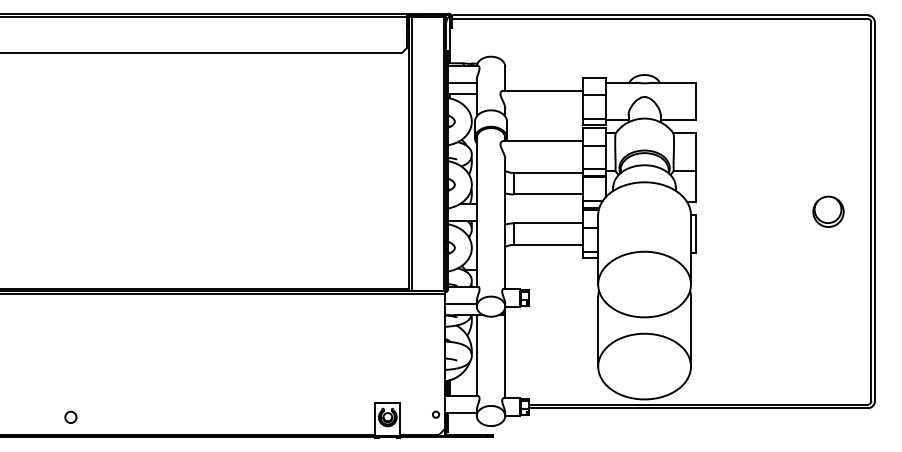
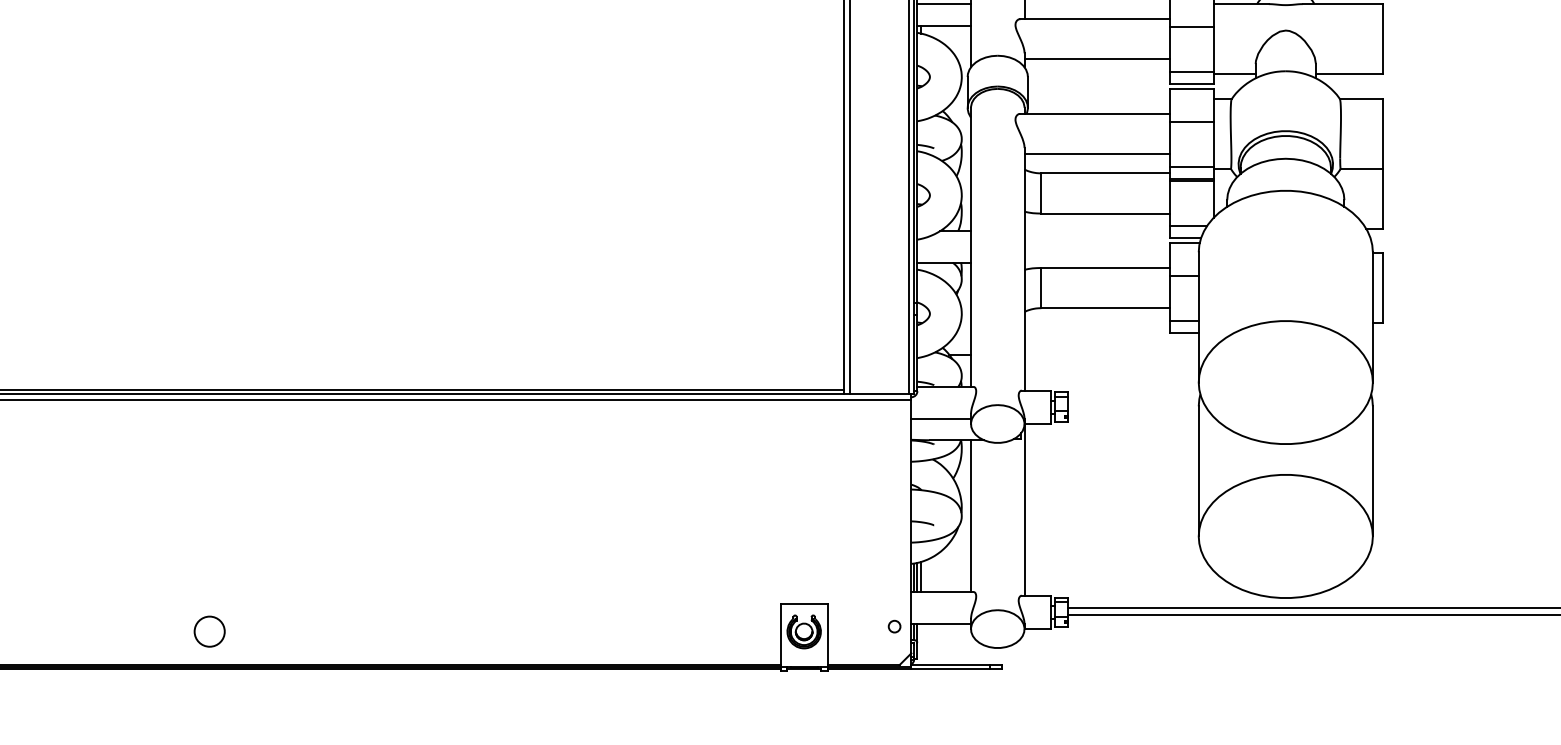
line: (543, 112) -> (1096, 59), added
line: (543, 162) -> (1096, 153), added
circle: (70, 417) -> (208, 631), size x1.43

